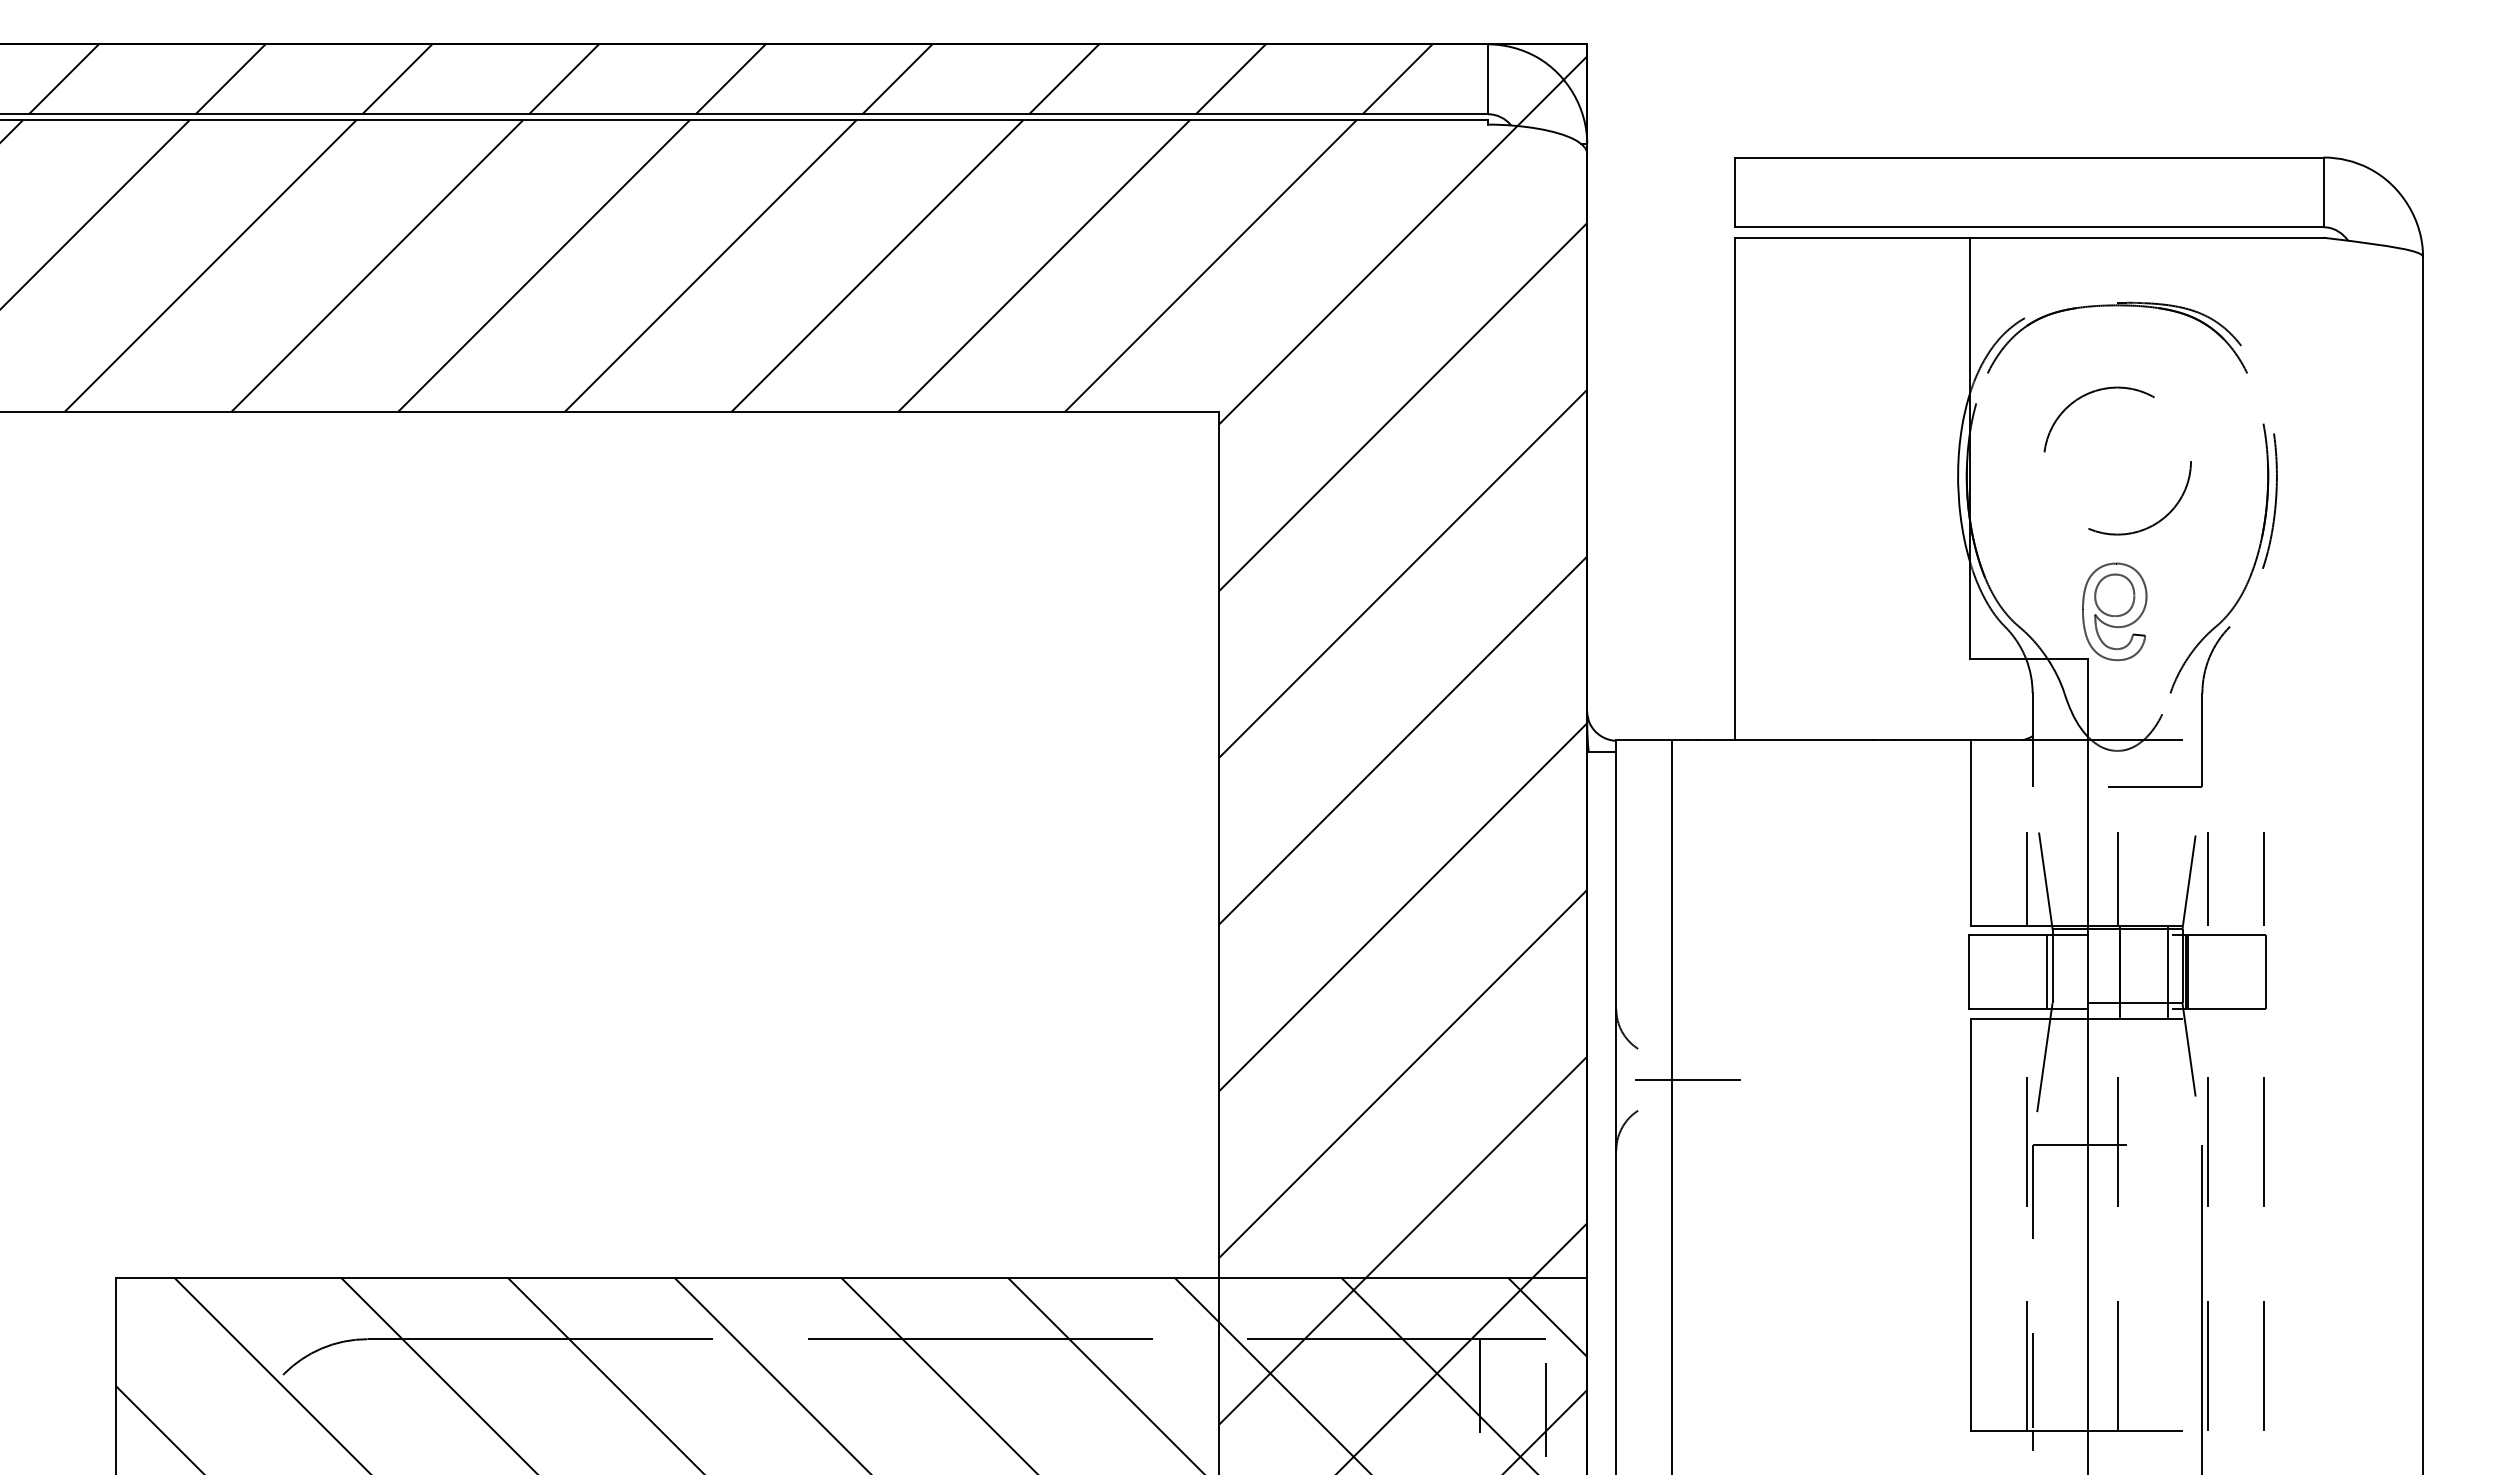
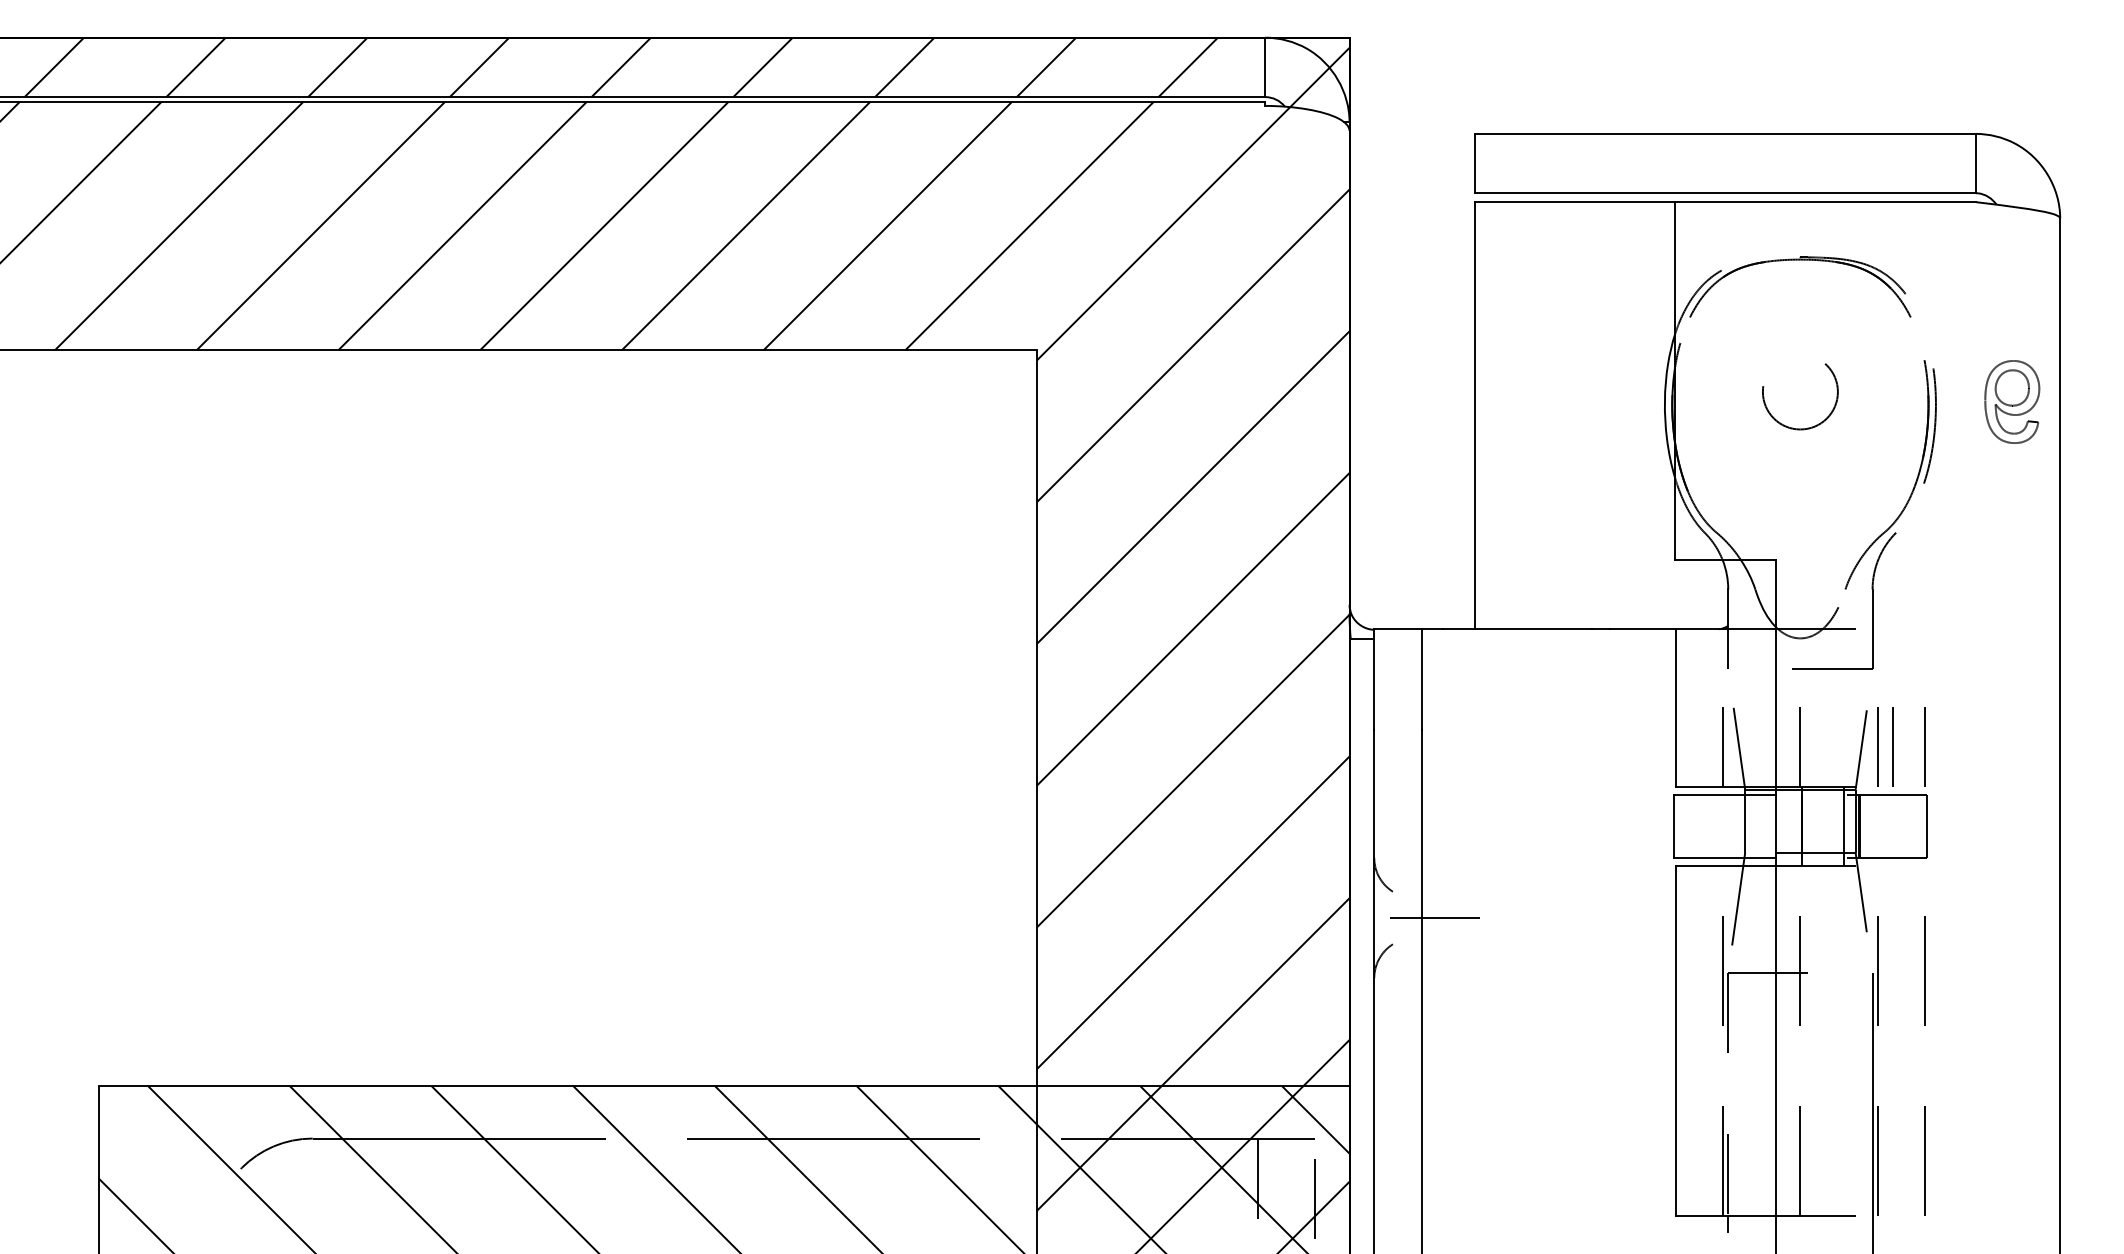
circle: (2117, 460) -> (1800, 391), size x0.6
part: (2114, 611) -> (2012, 401), moved
line: (2225, 878) -> (1892, 746), added
line: (2046, 972) -> (1740, 826), removed

